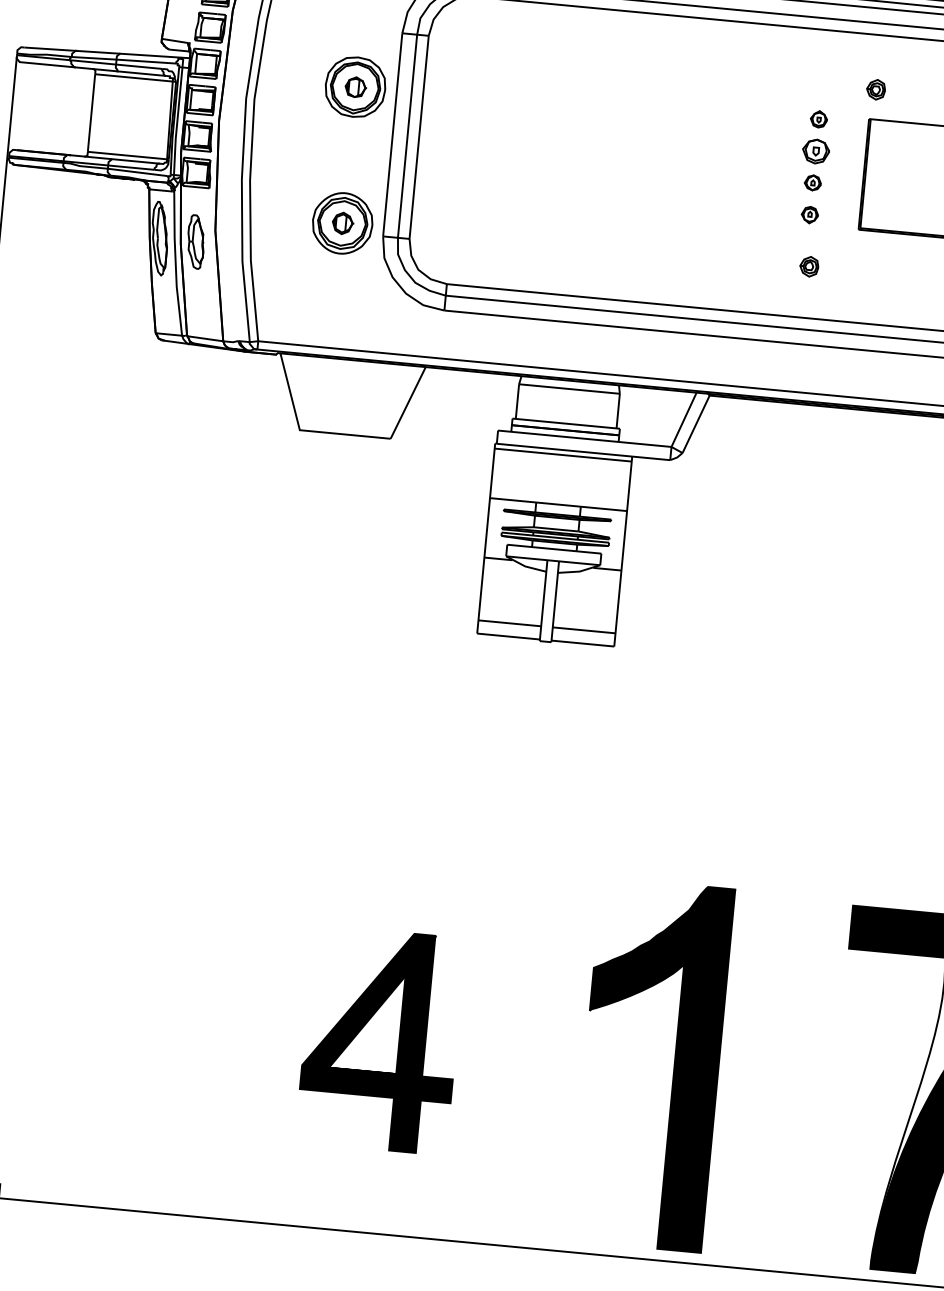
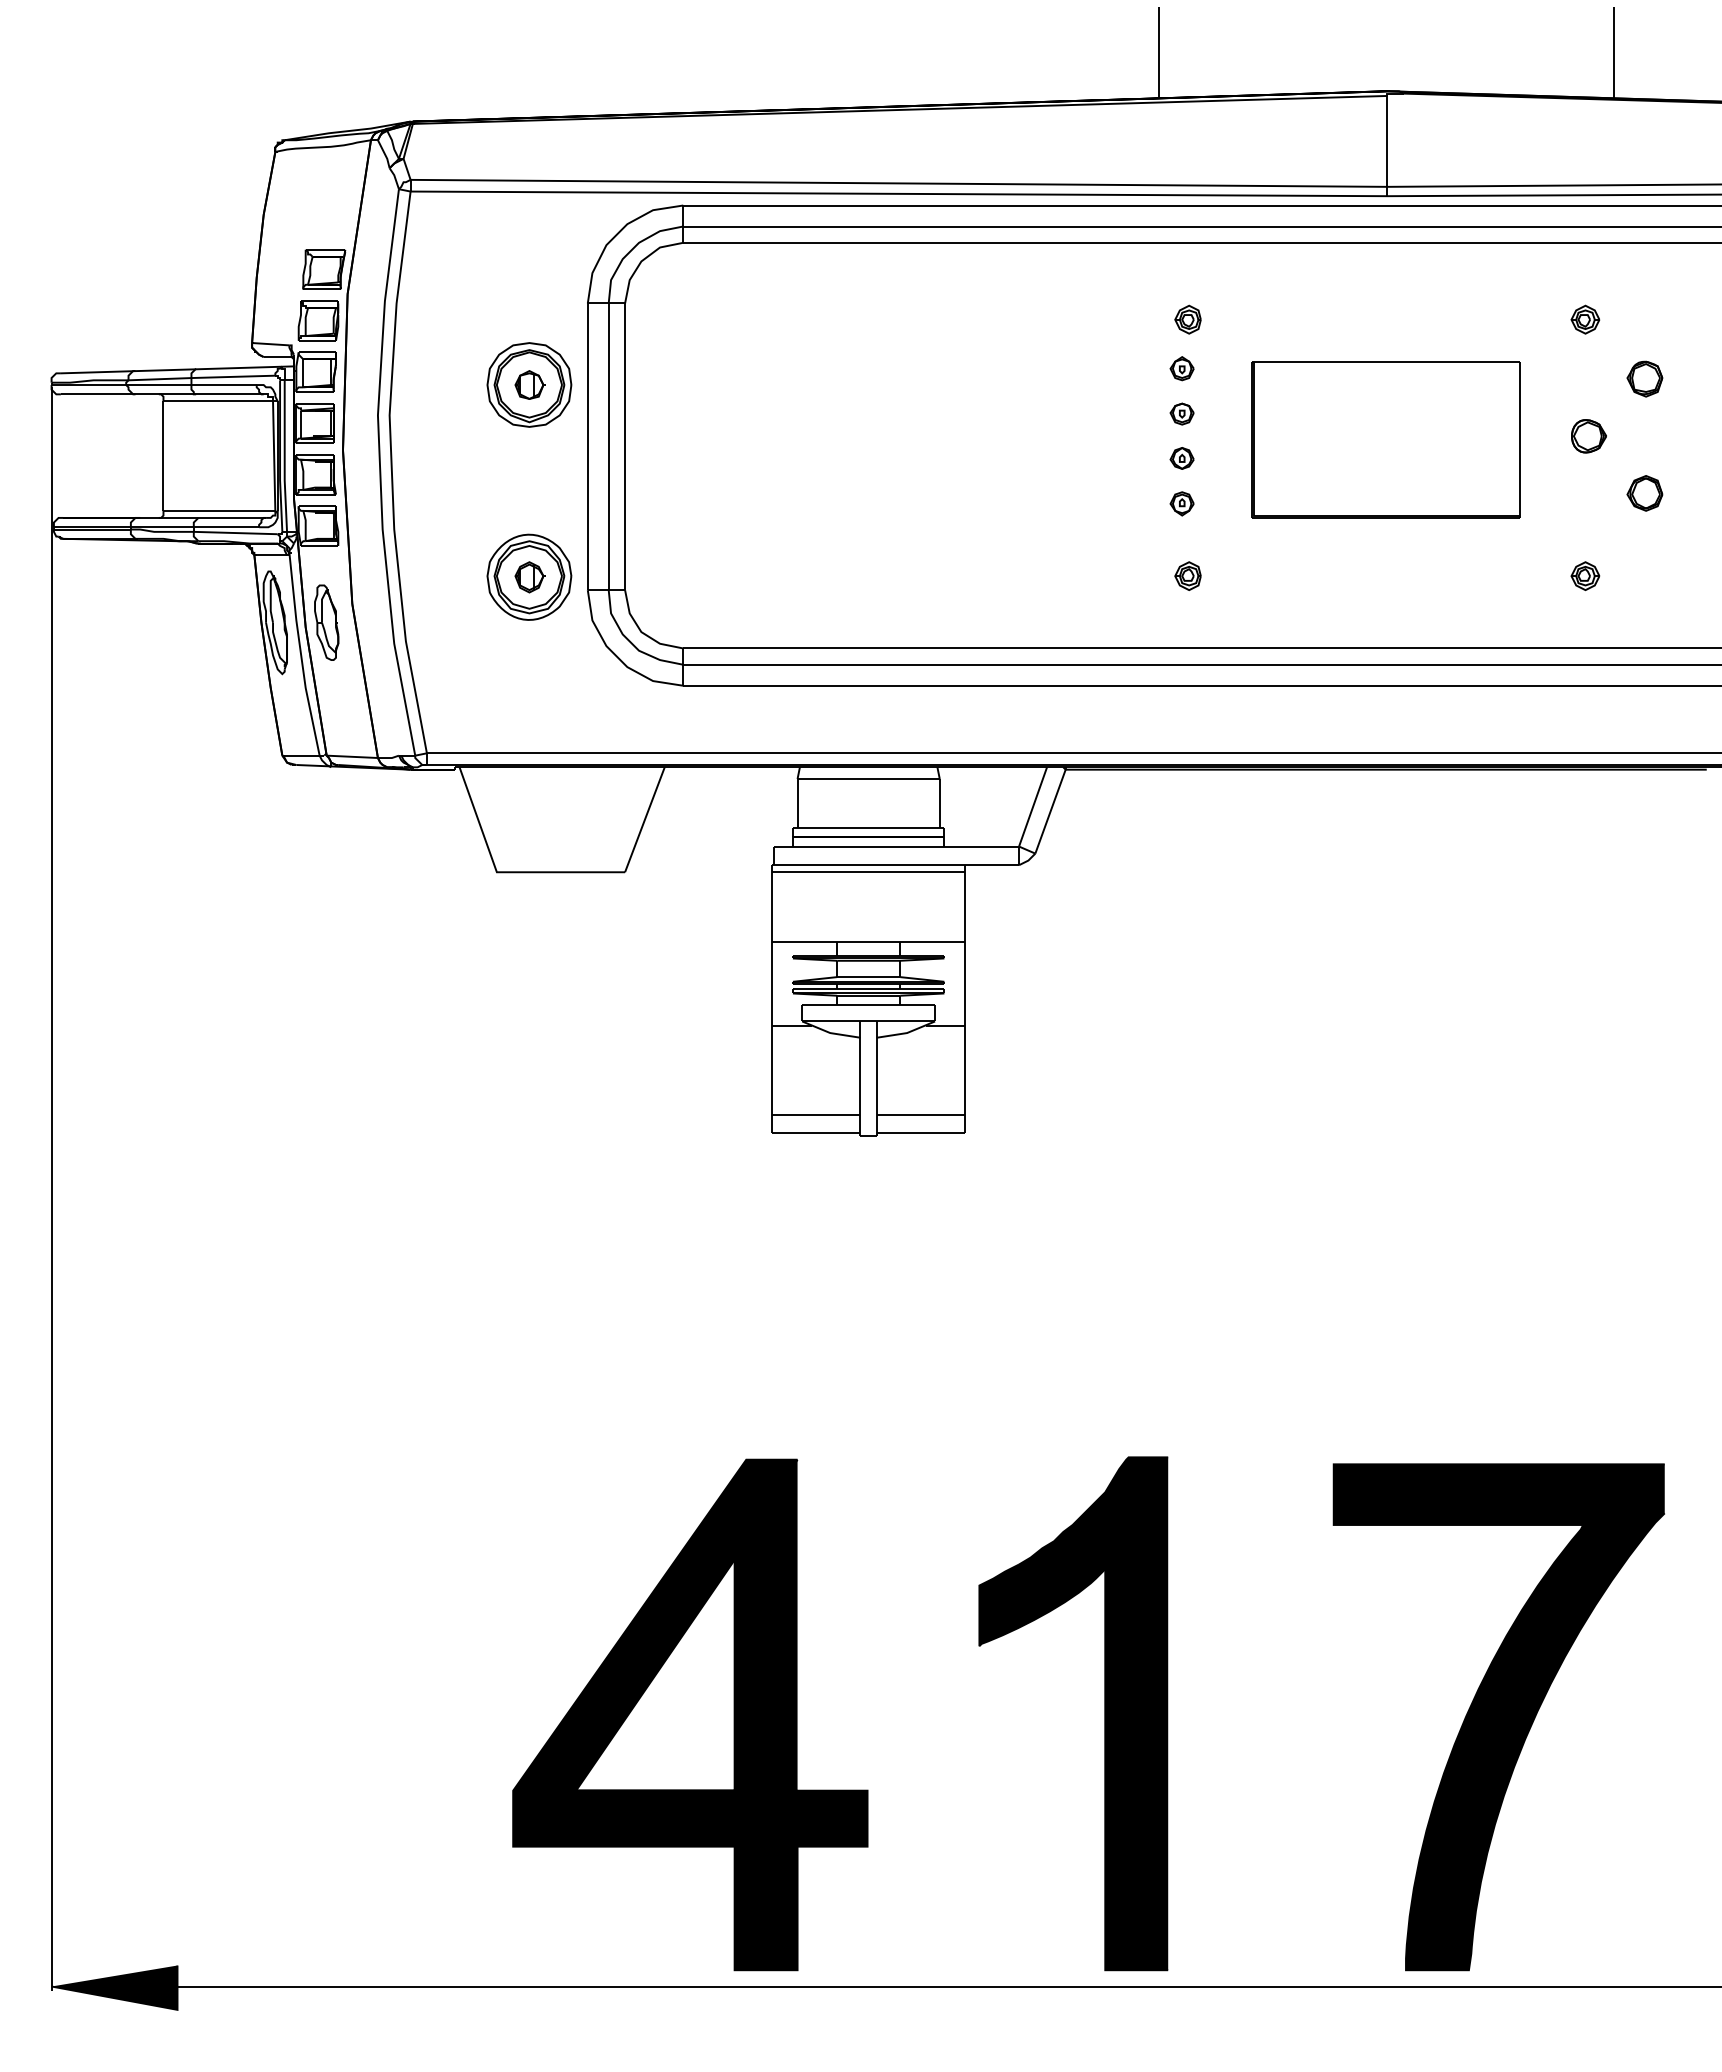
part: (875, 89) -> (1187, 319), moved
part: (815, 151) -> (1181, 413), size x0.62
part: (380, 1039) -> (690, 1714), size x1.67

